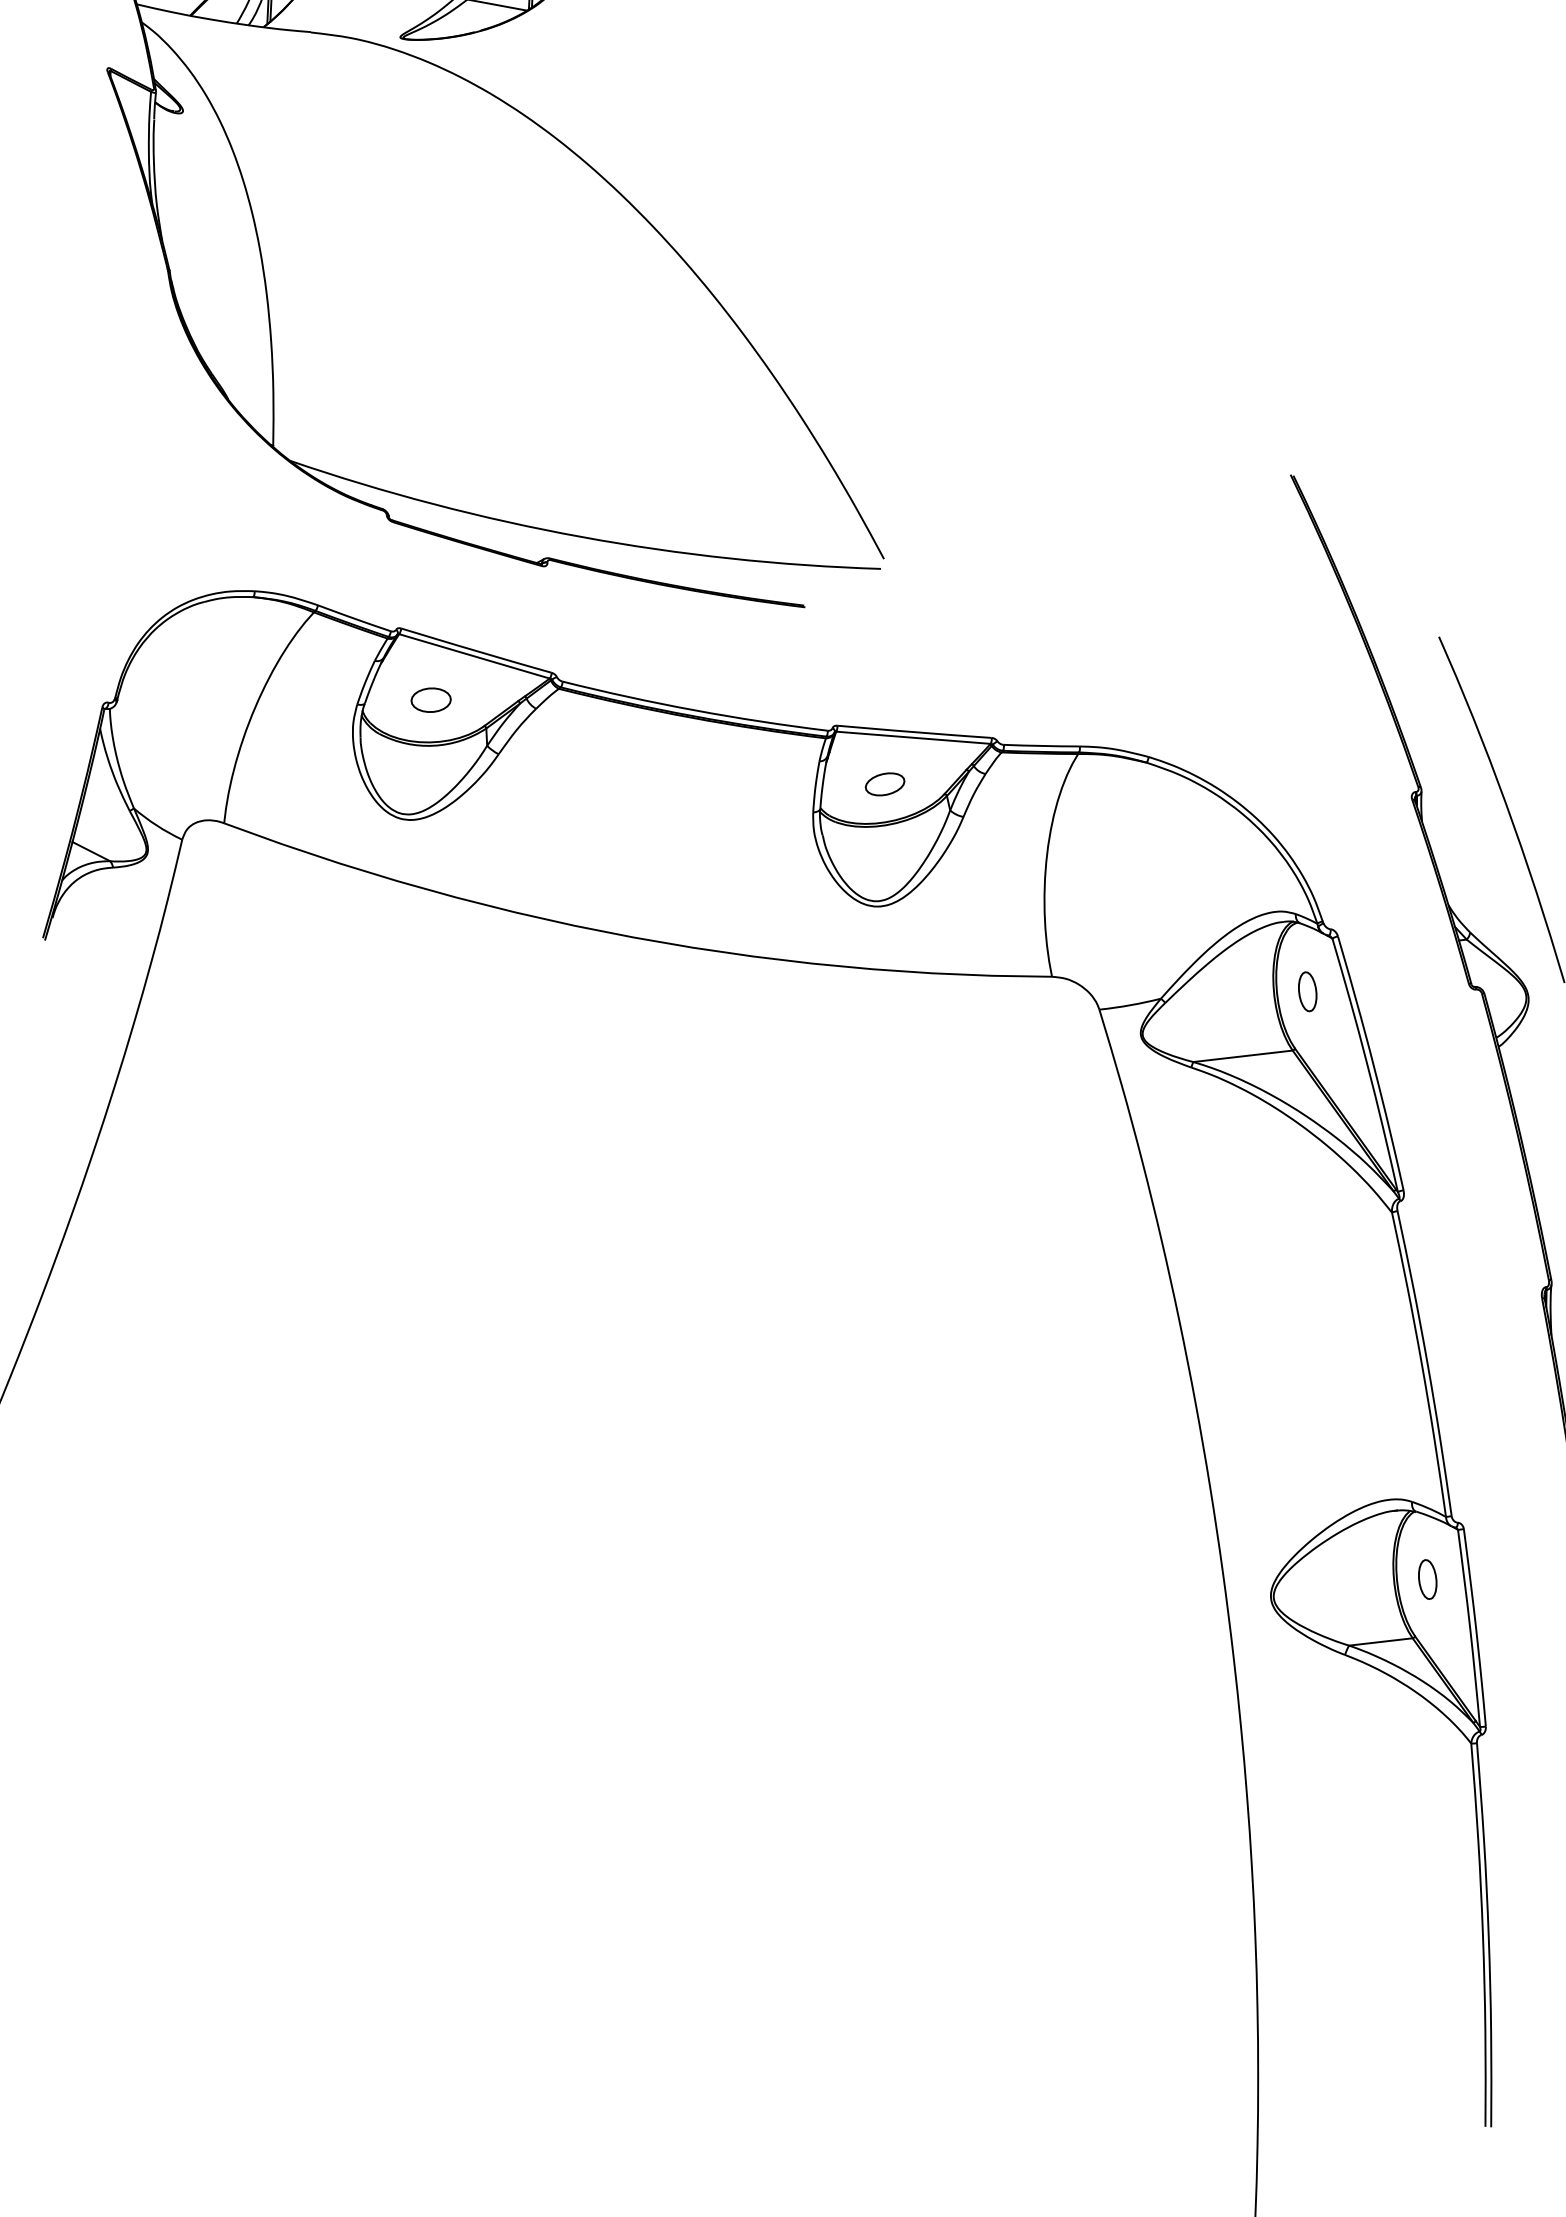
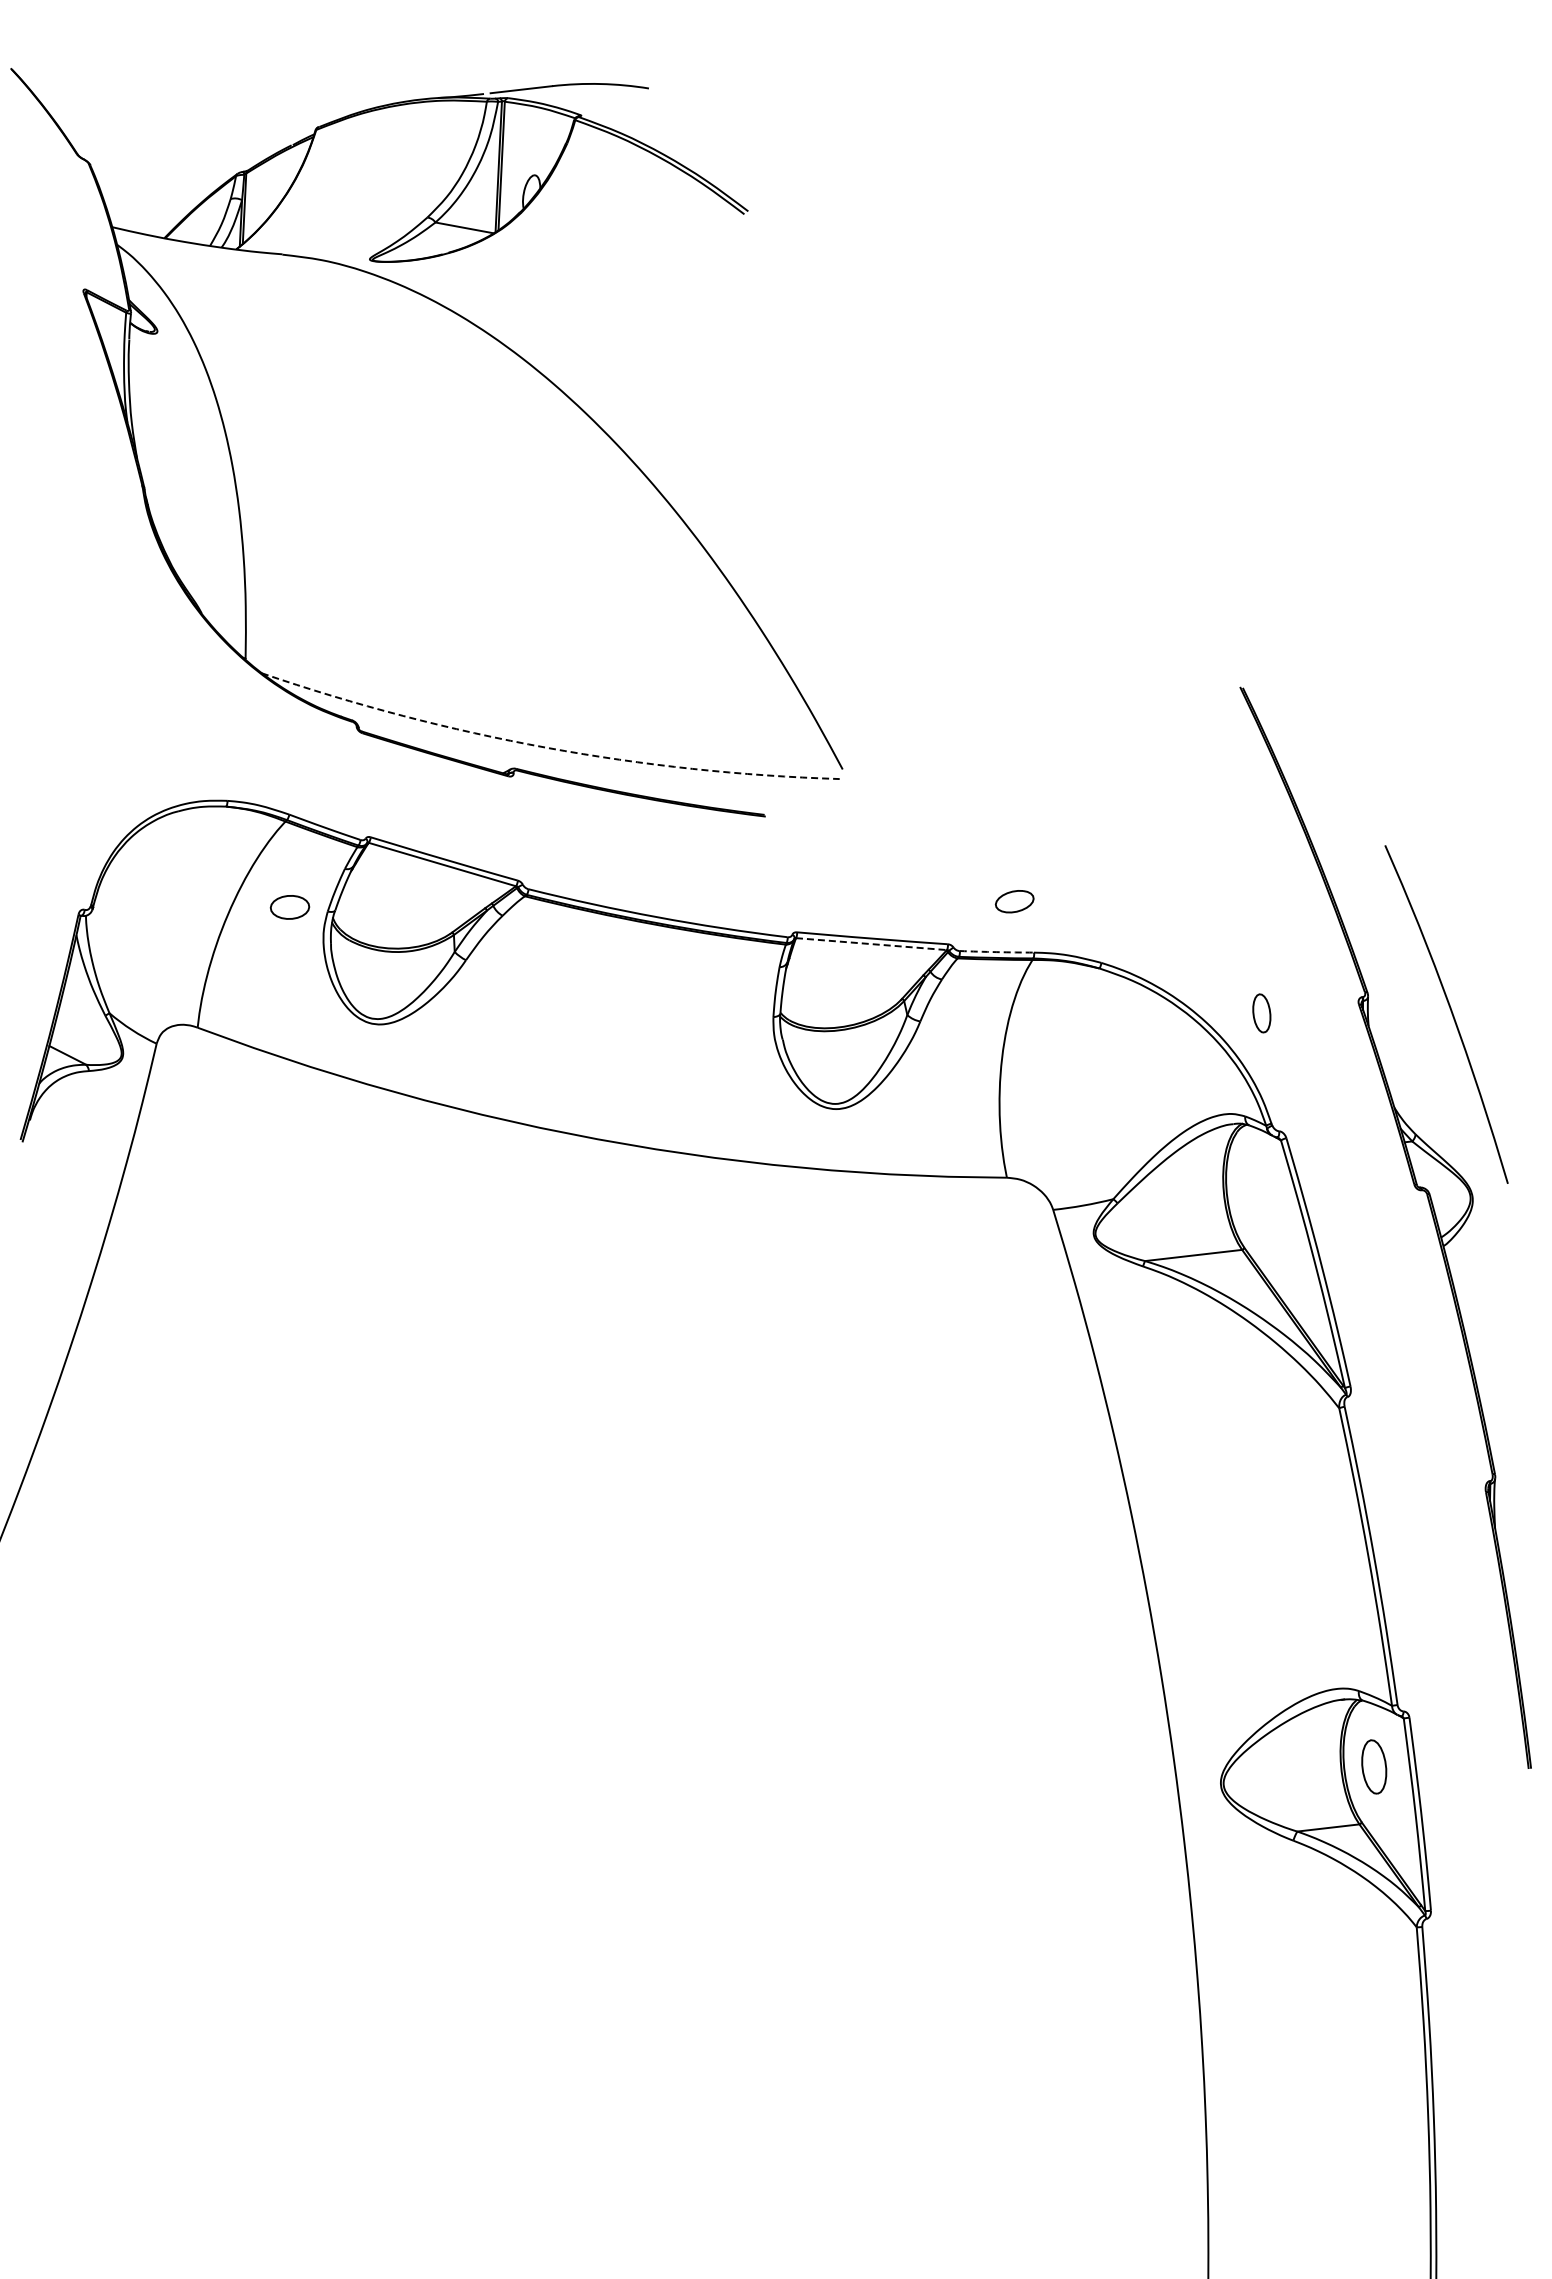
arc: (581, 536) -> (546, 747), solid -> dashed
part: (430, 700) -> (289, 907), moved
line: (913, 738) -> (871, 944), solid -> dashed
arc: (1041, 746) -> (996, 952), solid -> dashed
part: (884, 784) -> (1014, 901), moved
part: (1307, 991) -> (1261, 1013), moved
part: (1427, 1579) -> (1373, 1766), size x1.4

